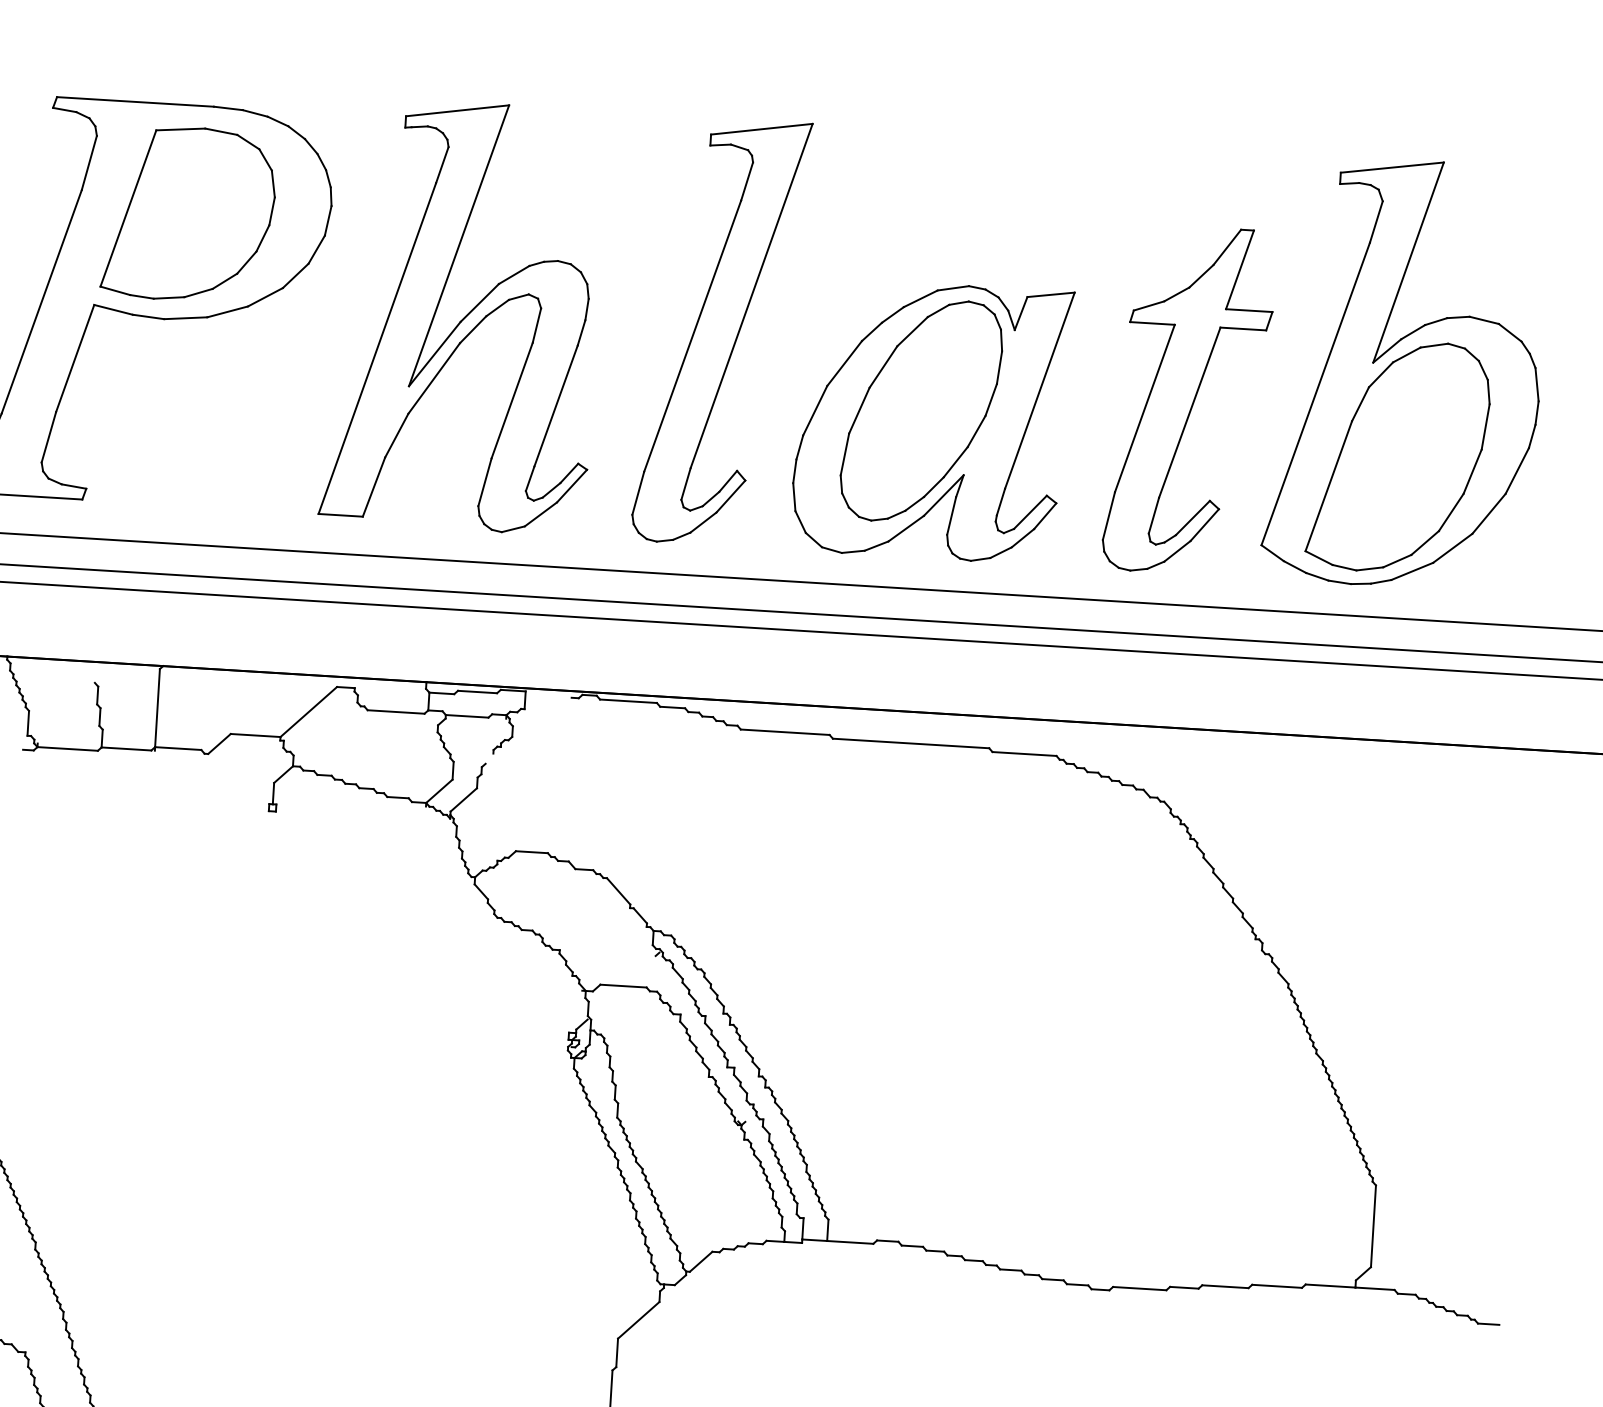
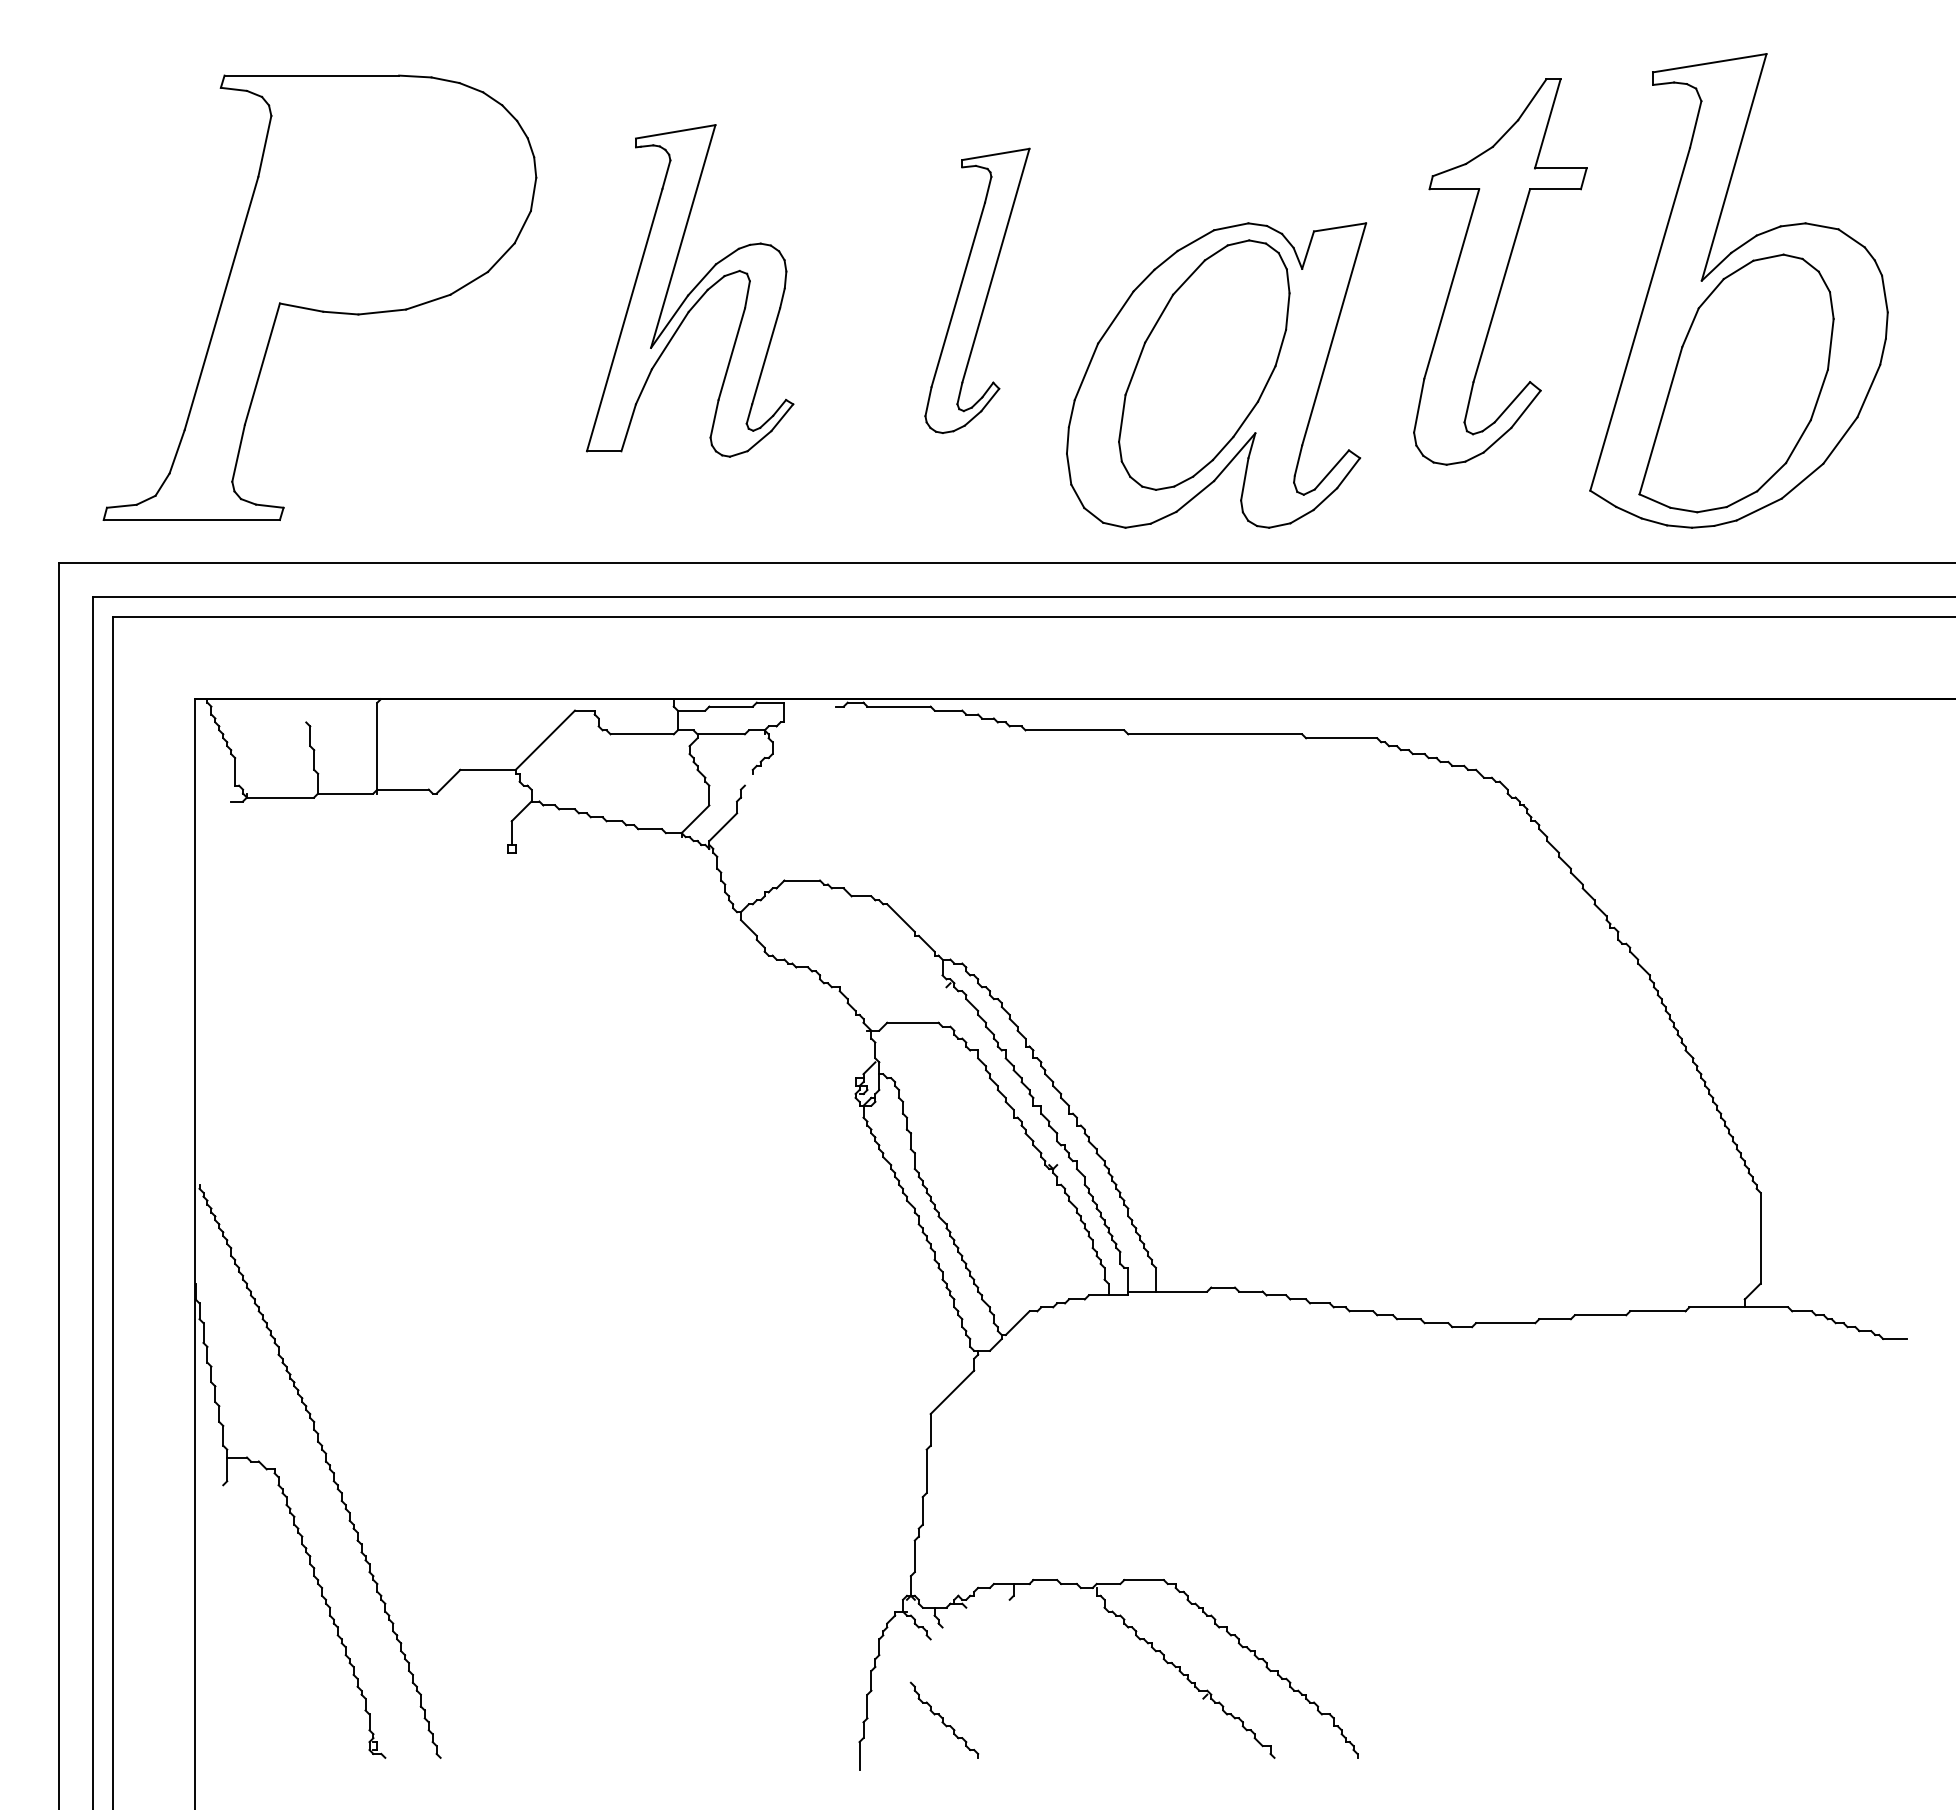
part: (188, 214) -> (378, 196), removed
part: (463, 315) -> (689, 290), size x0.7
part: (721, 331) -> (977, 290), size x0.6
part: (1189, 399) -> (1500, 271), moved

